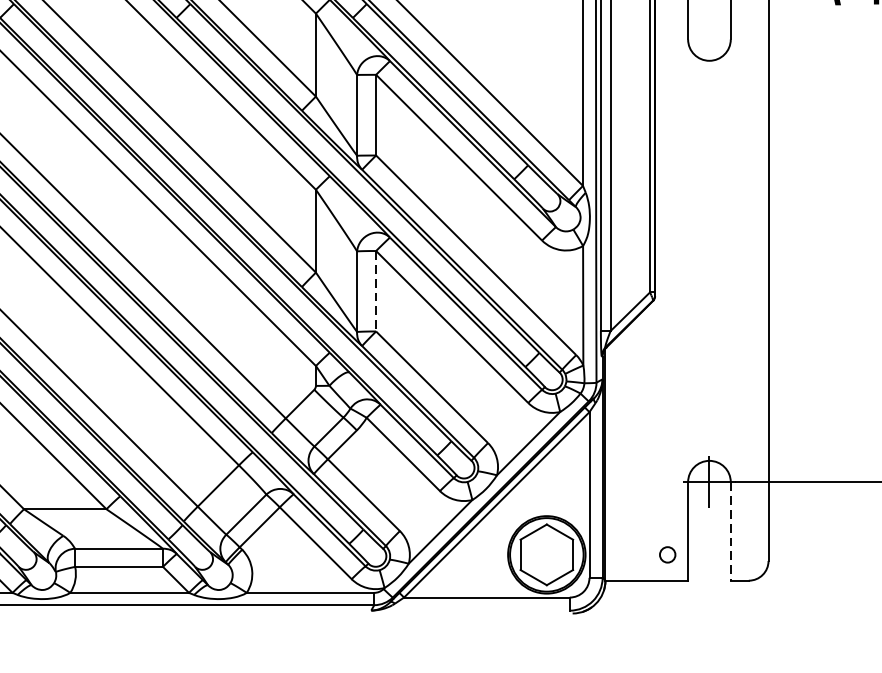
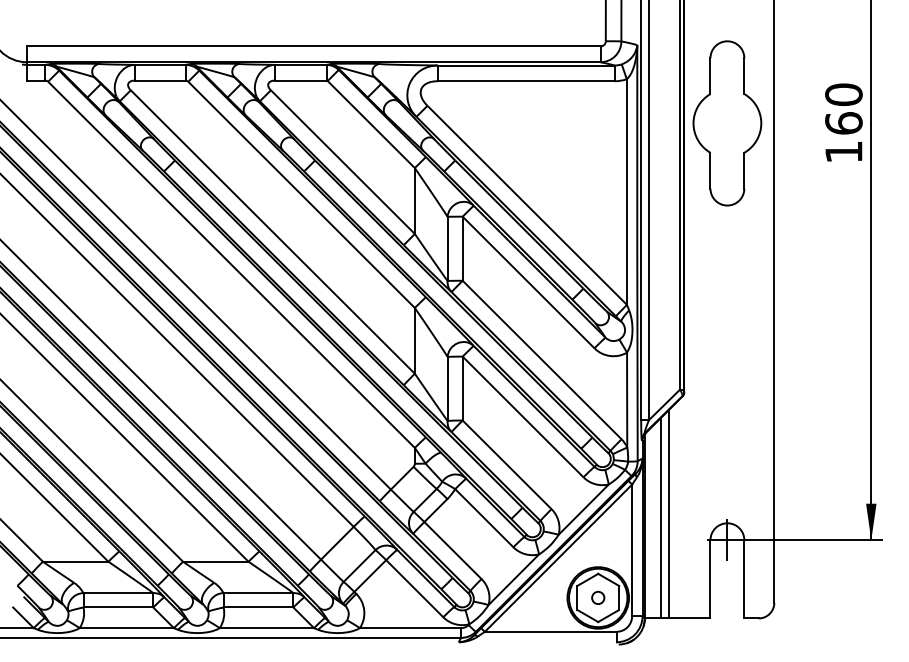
line: (375, 291) -> (462, 388), dashed -> solid
line: (636, 448) -> (669, 513), added
line: (626, 453) -> (661, 517), added
line: (730, 531) -> (744, 579), dashed -> solid
circle: (668, 554) -> (598, 597), moved

